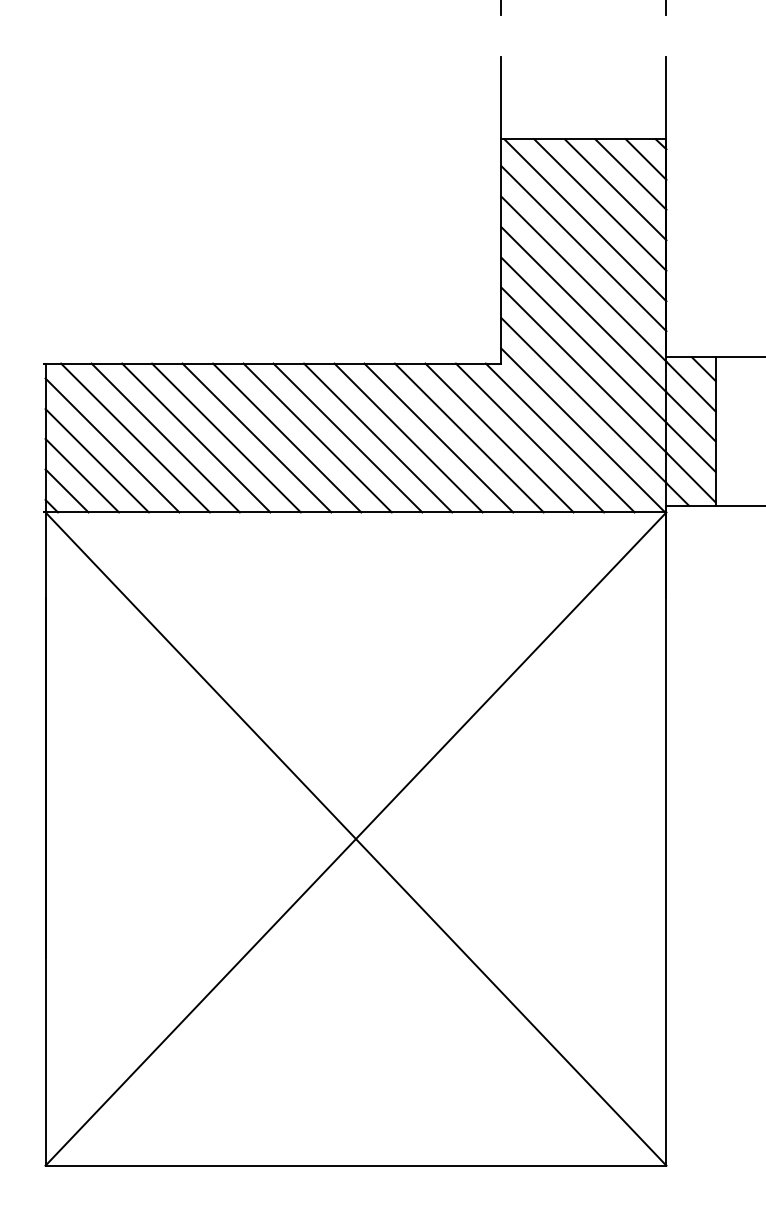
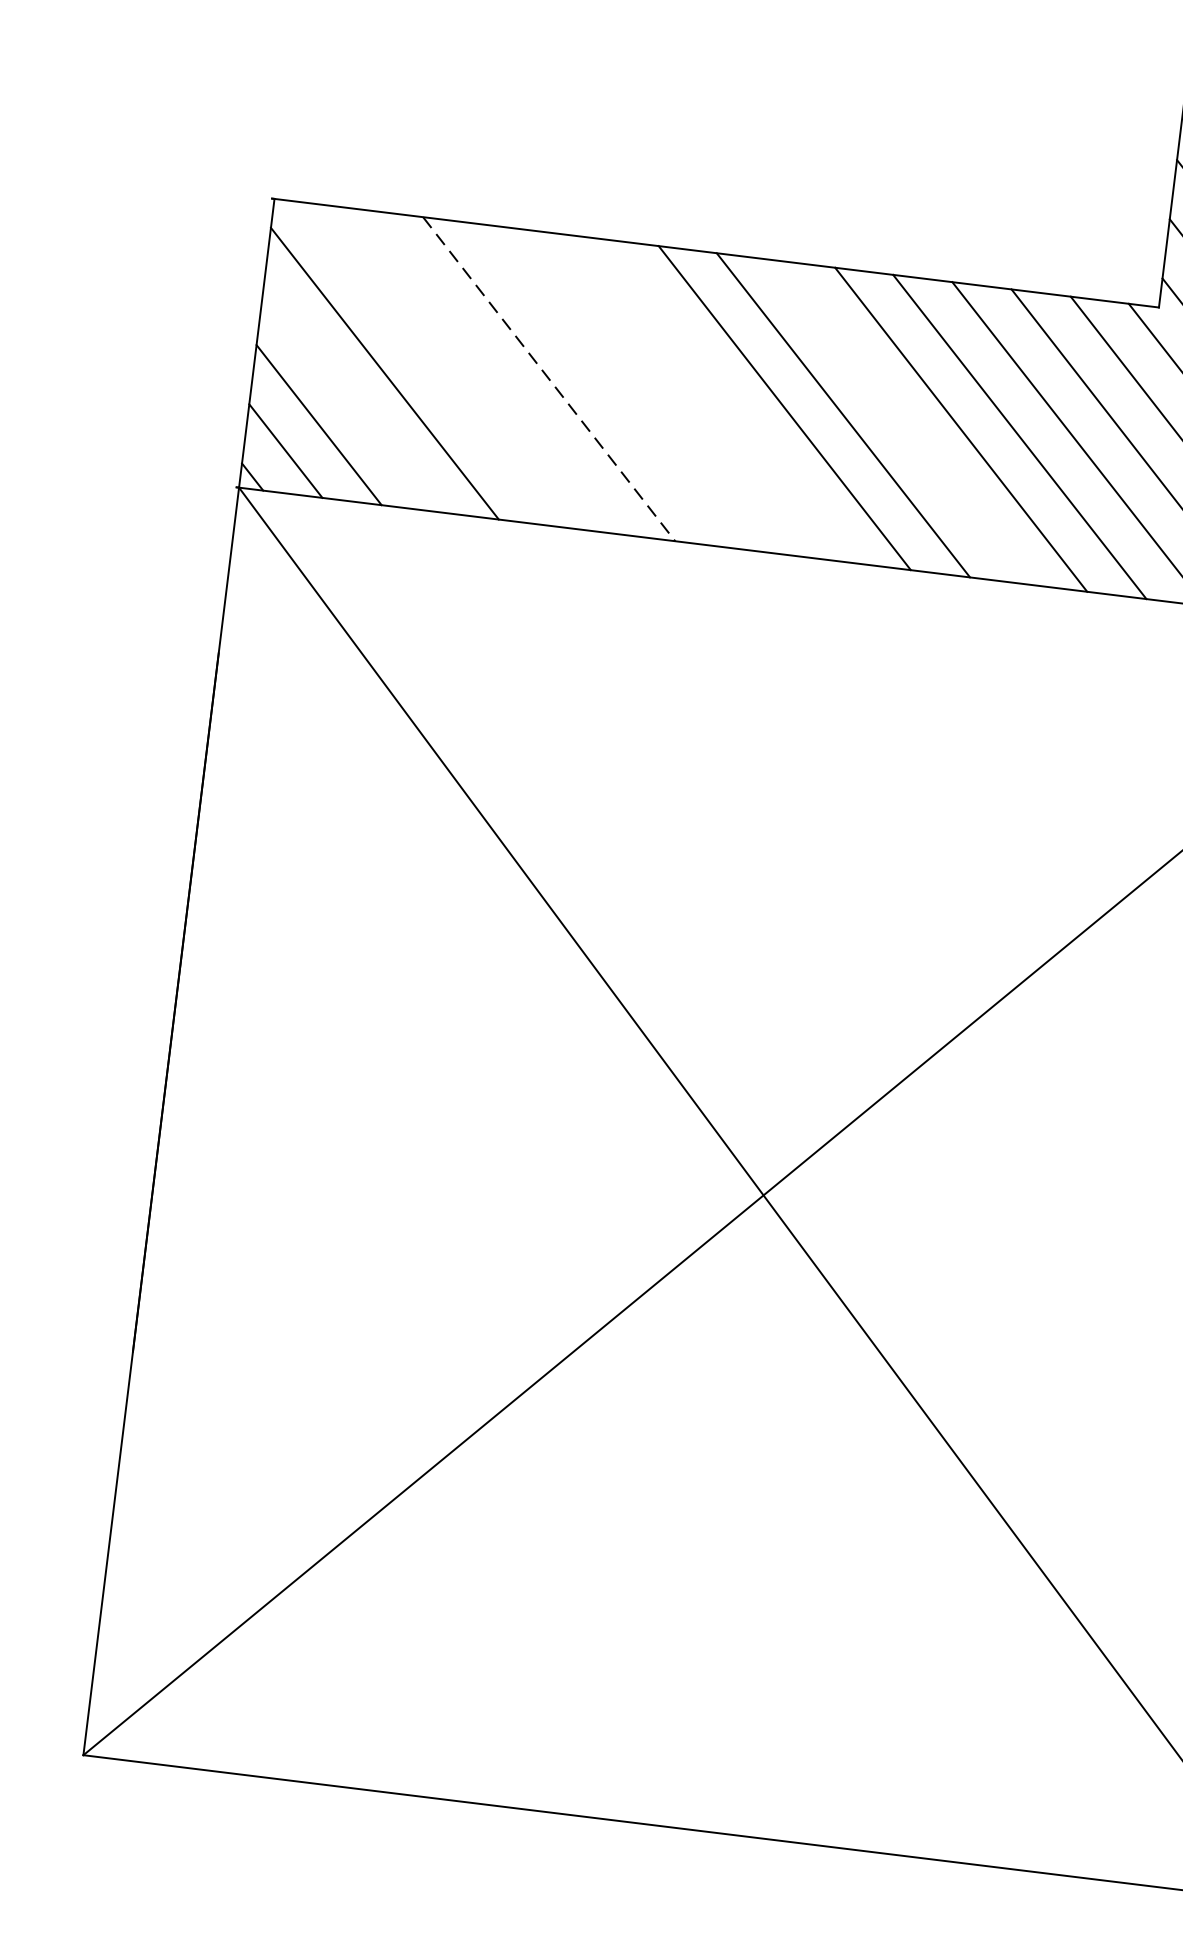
line: (135, 437) -> (431, 363), removed
line: (165, 437) -> (489, 370), removed
line: (226, 437) -> (607, 385), removed
line: (256, 437) -> (666, 392), removed
line: (287, 437) -> (726, 399), removed
line: (378, 437) -> (902, 421), removed
line: (196, 438) -> (549, 380), solid -> dashed
line: (96, 460) -> (350, 399), removed

